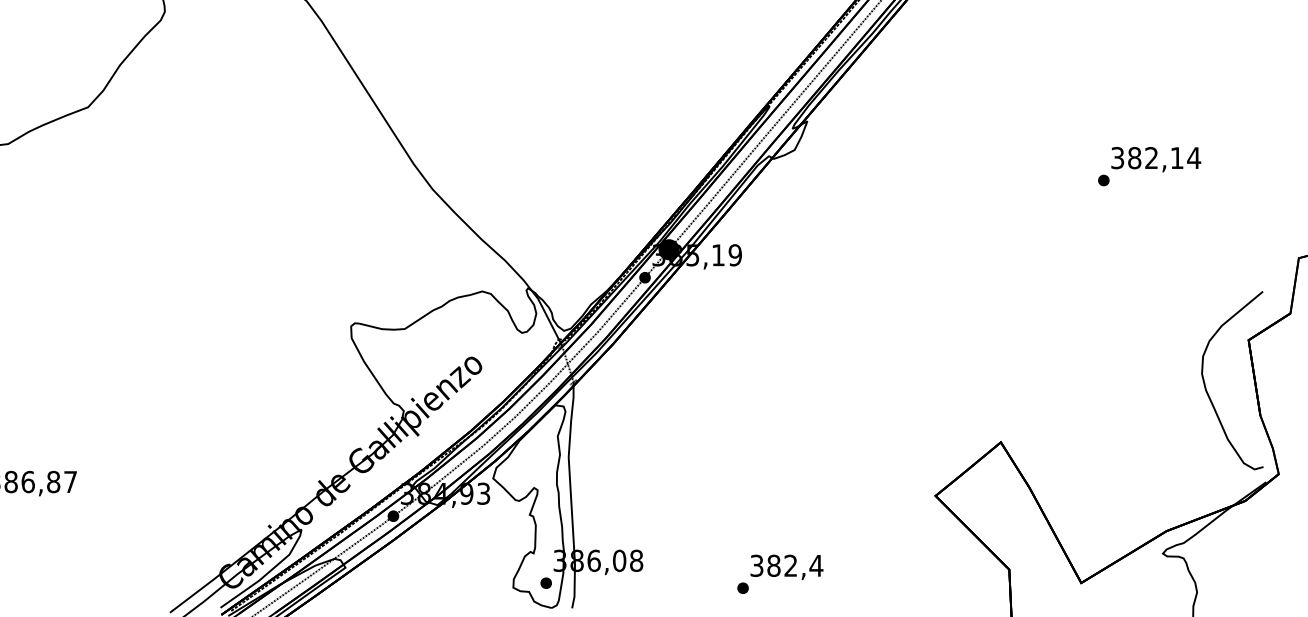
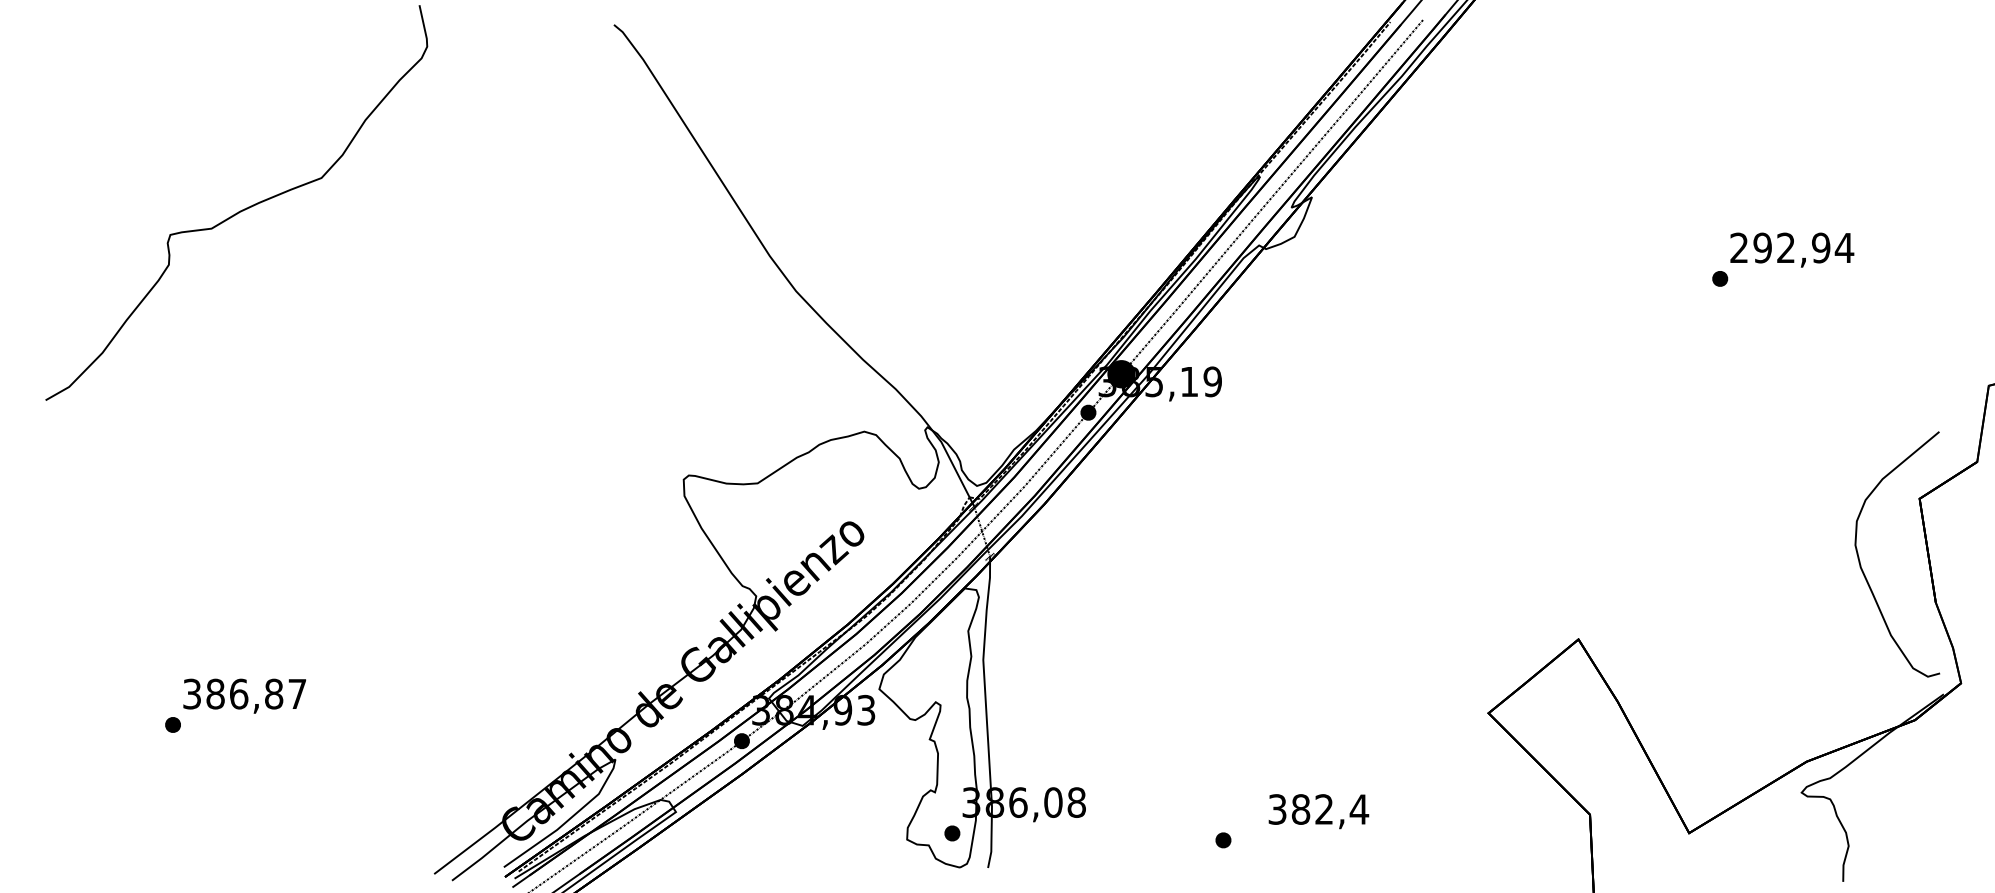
text: (1147, 157) -> (1780, 247), 382,14 -> 292,94
text: (786, 567) -> (1318, 811), moved

